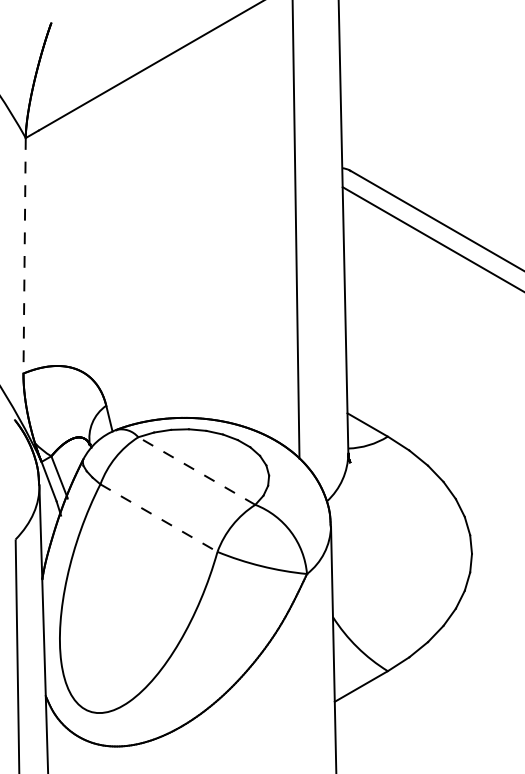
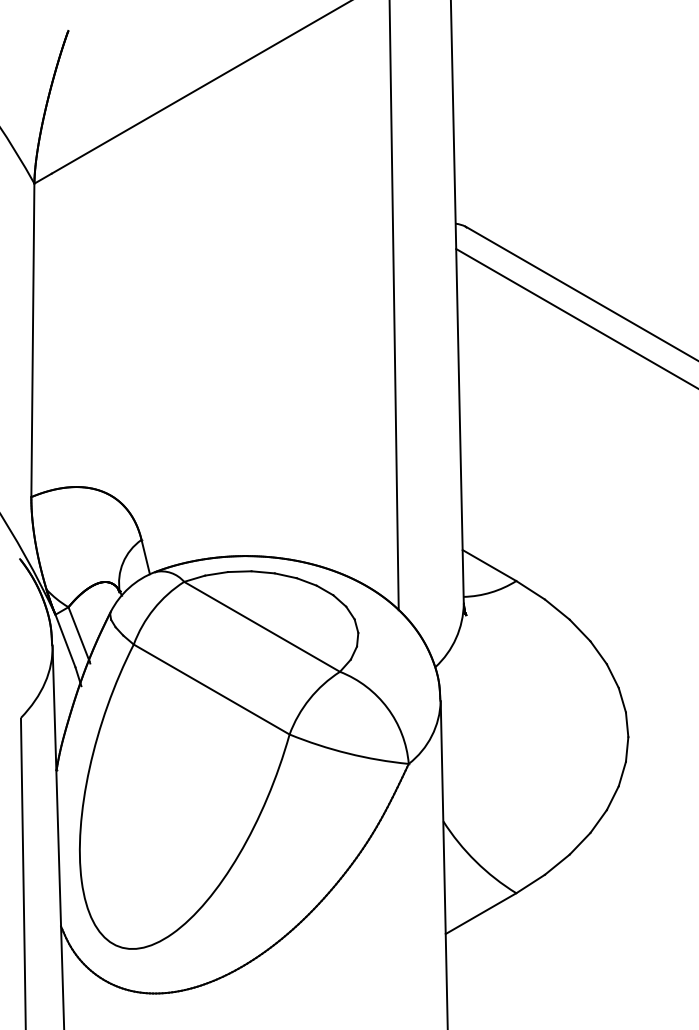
line: (24, 255) -> (32, 340), dashed -> solid
line: (197, 470) -> (262, 626), dashed -> solid
line: (158, 518) -> (211, 689), dashed -> solid

